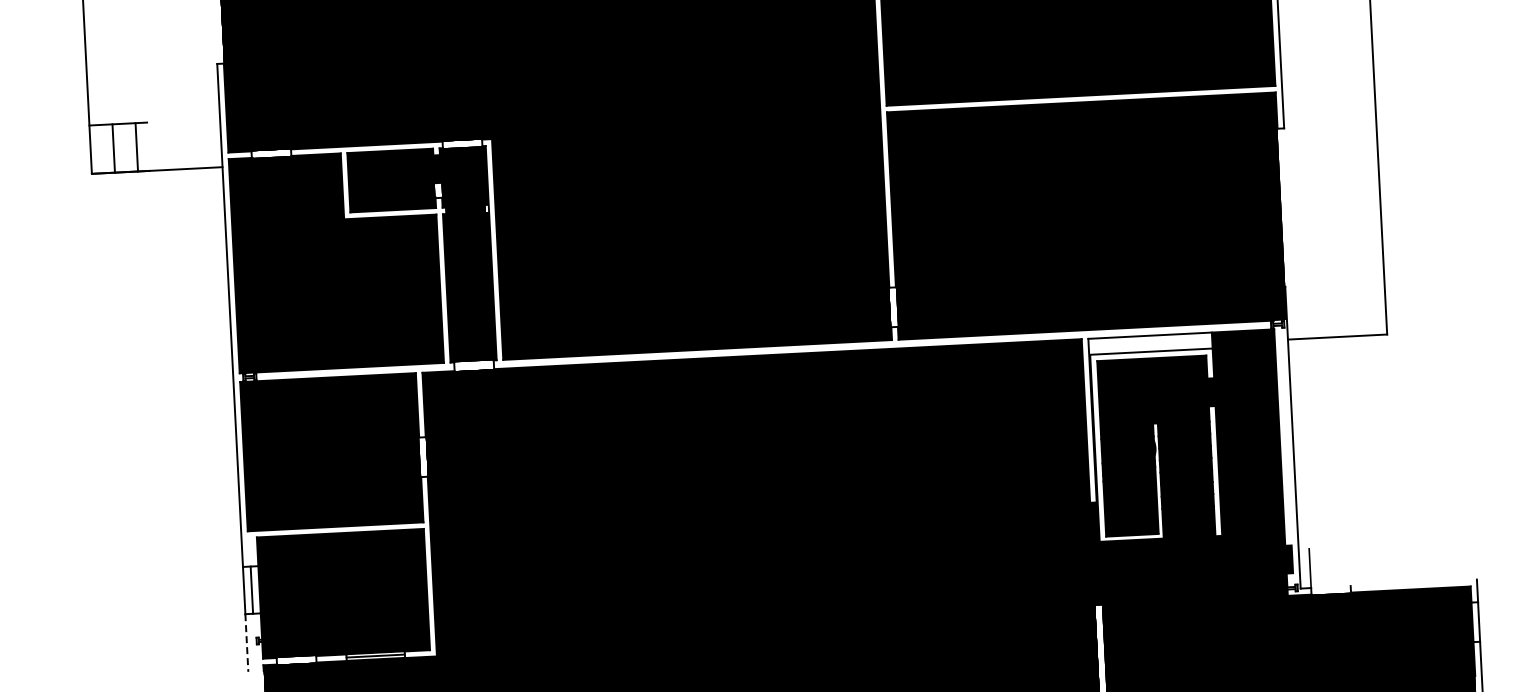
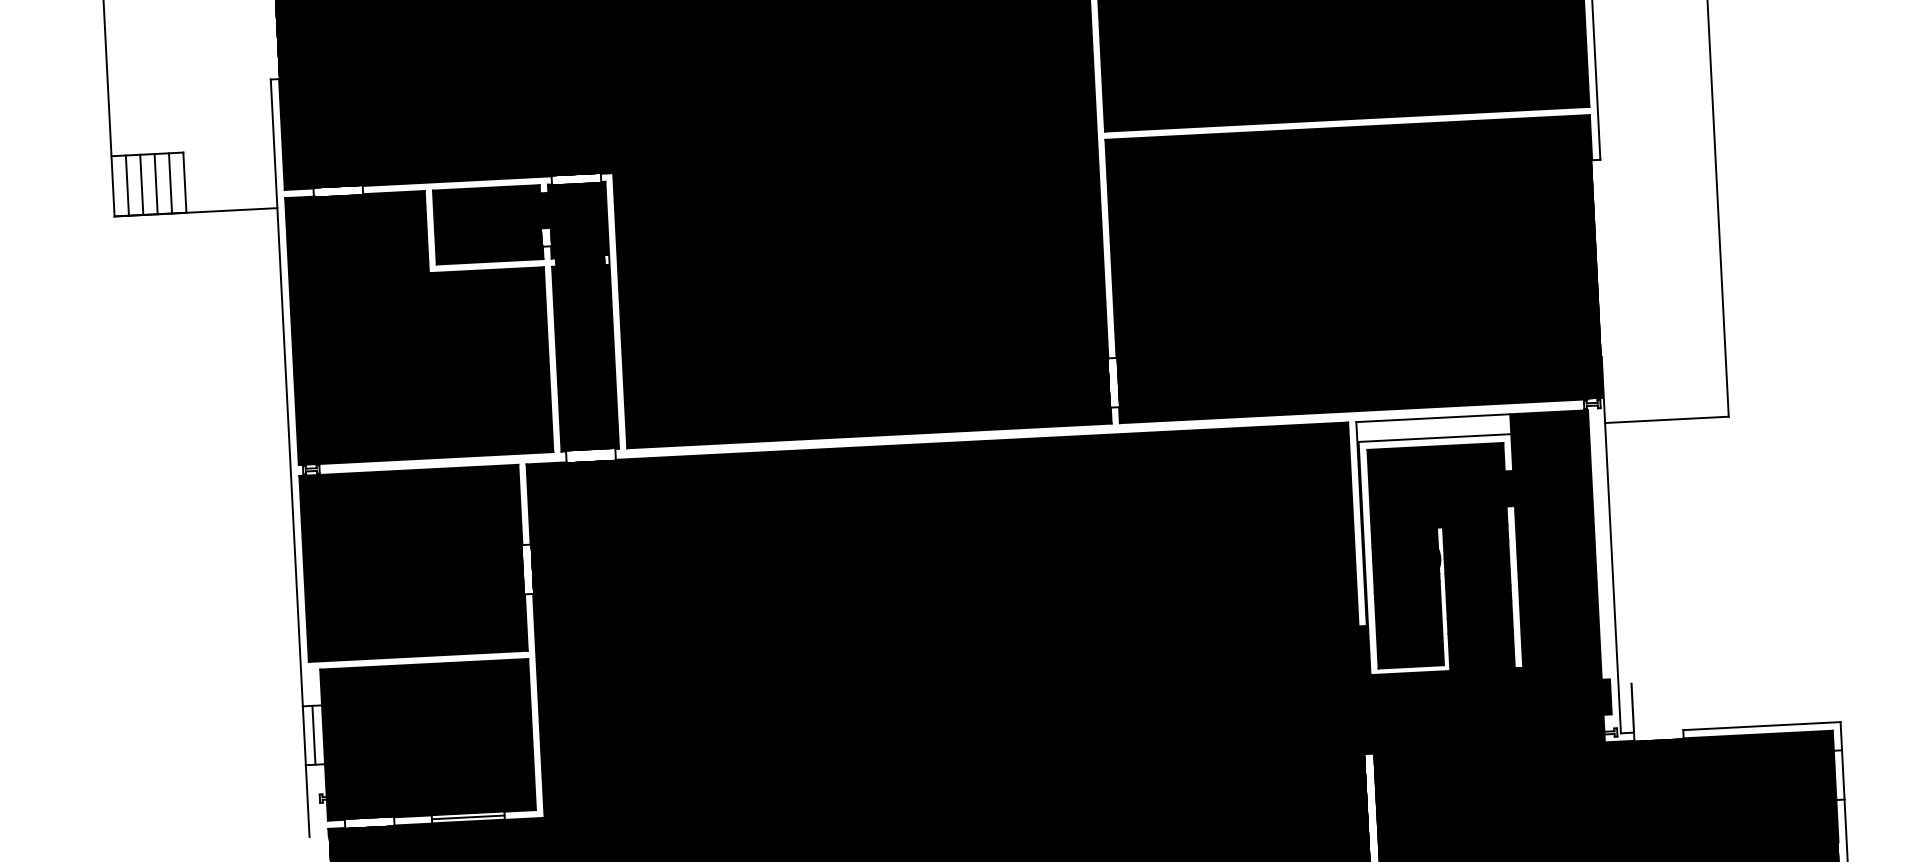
line: (148, 146) -> (185, 182), added
line: (125, 147) -> (156, 183), added
line: (101, 148) -> (126, 184), added
line: (1413, 582) -> (1761, 725), added
line: (246, 643) -> (307, 801), dashed -> solid

